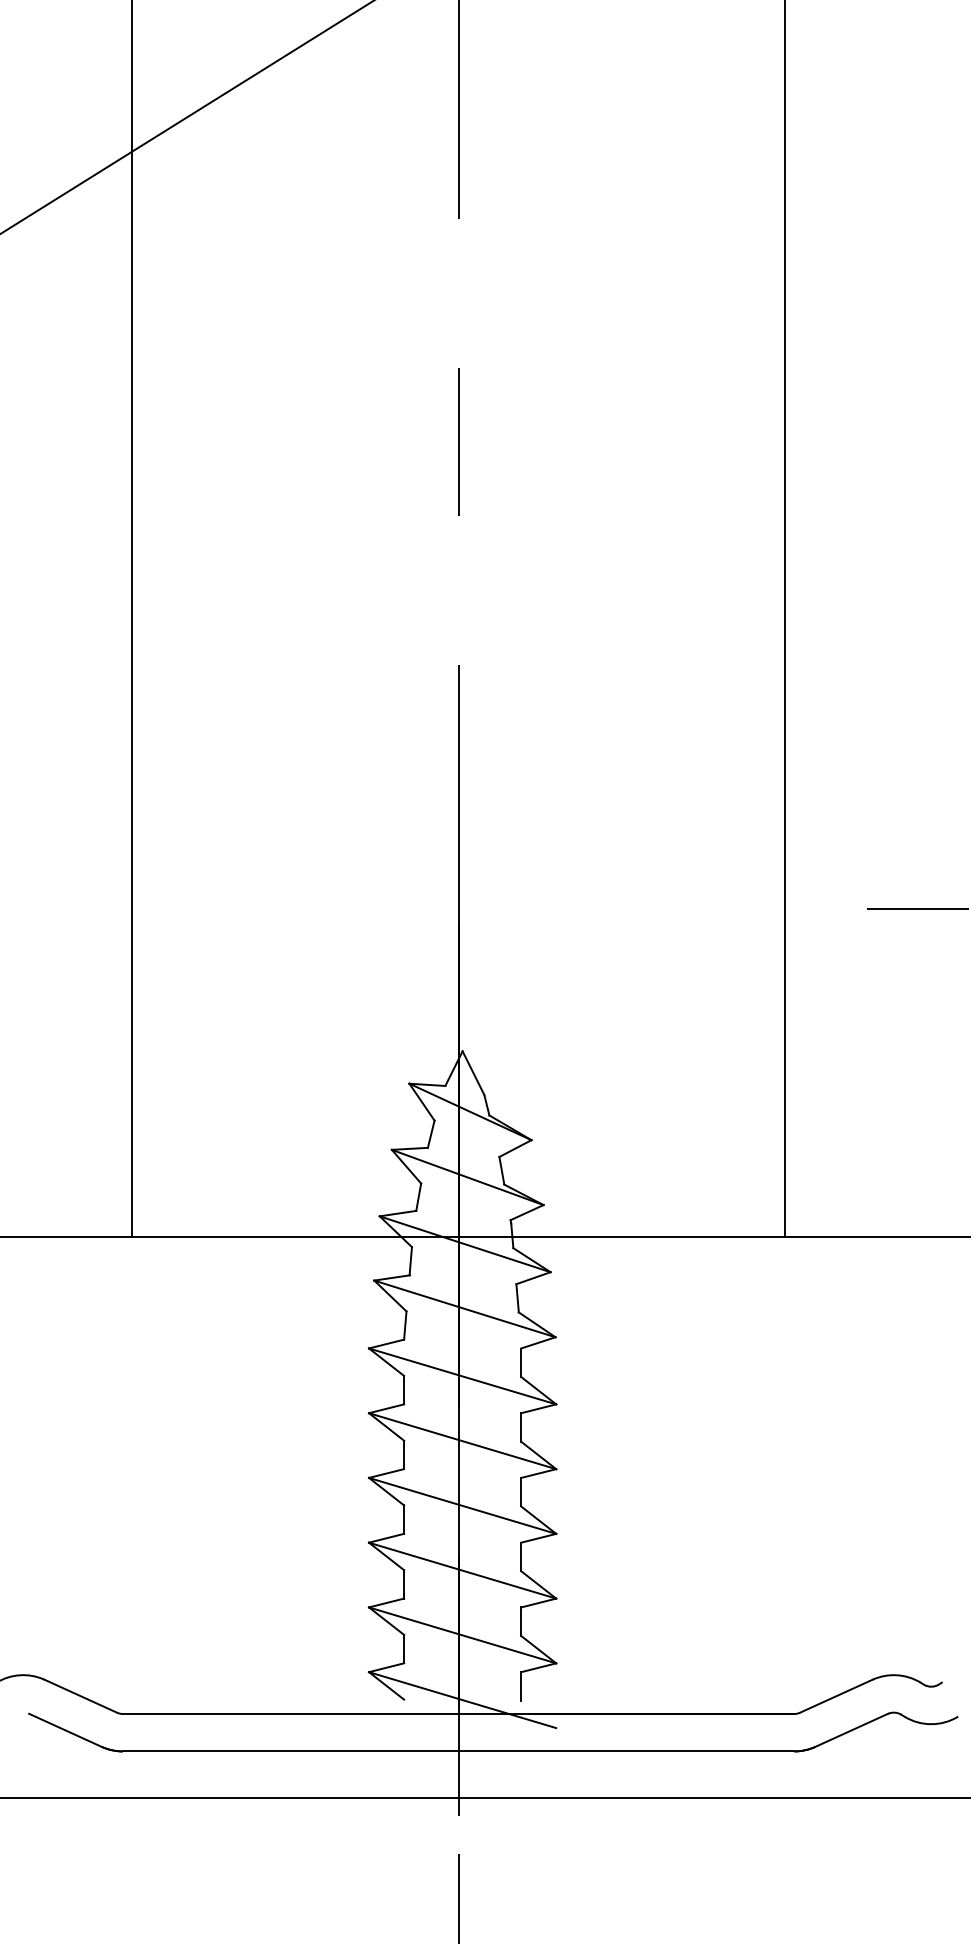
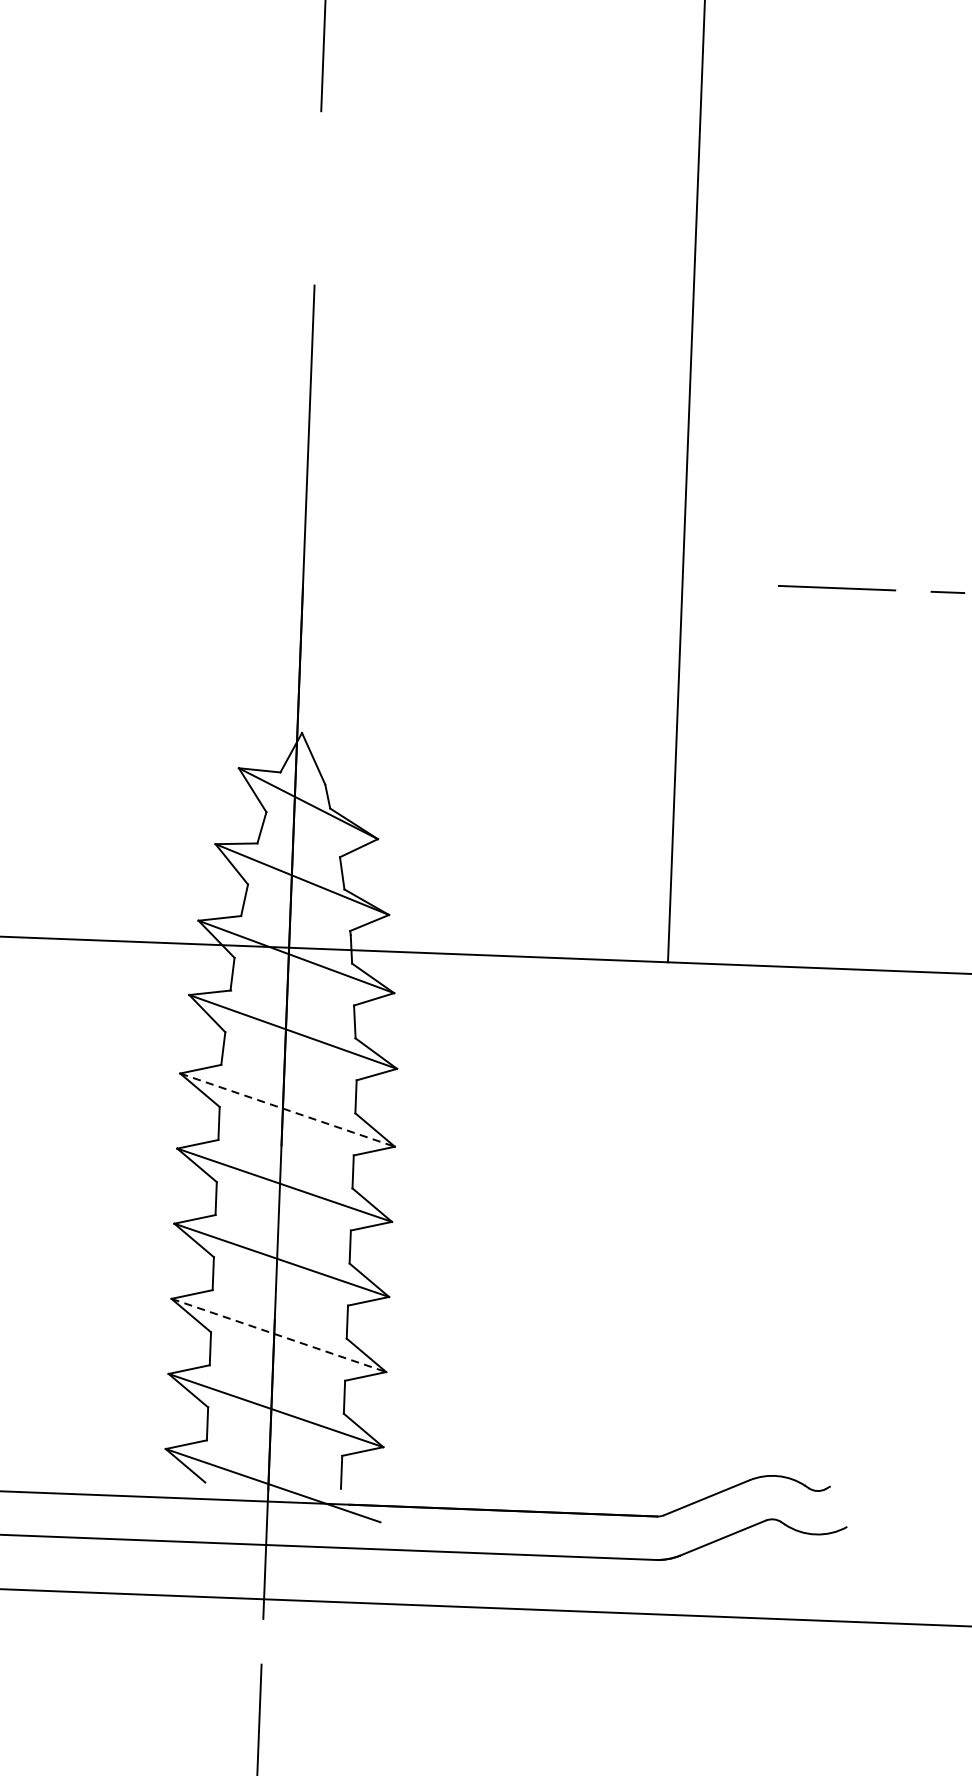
line: (462, 1376) -> (287, 1110), solid -> dashed
line: (462, 1570) -> (278, 1335), solid -> dashed

